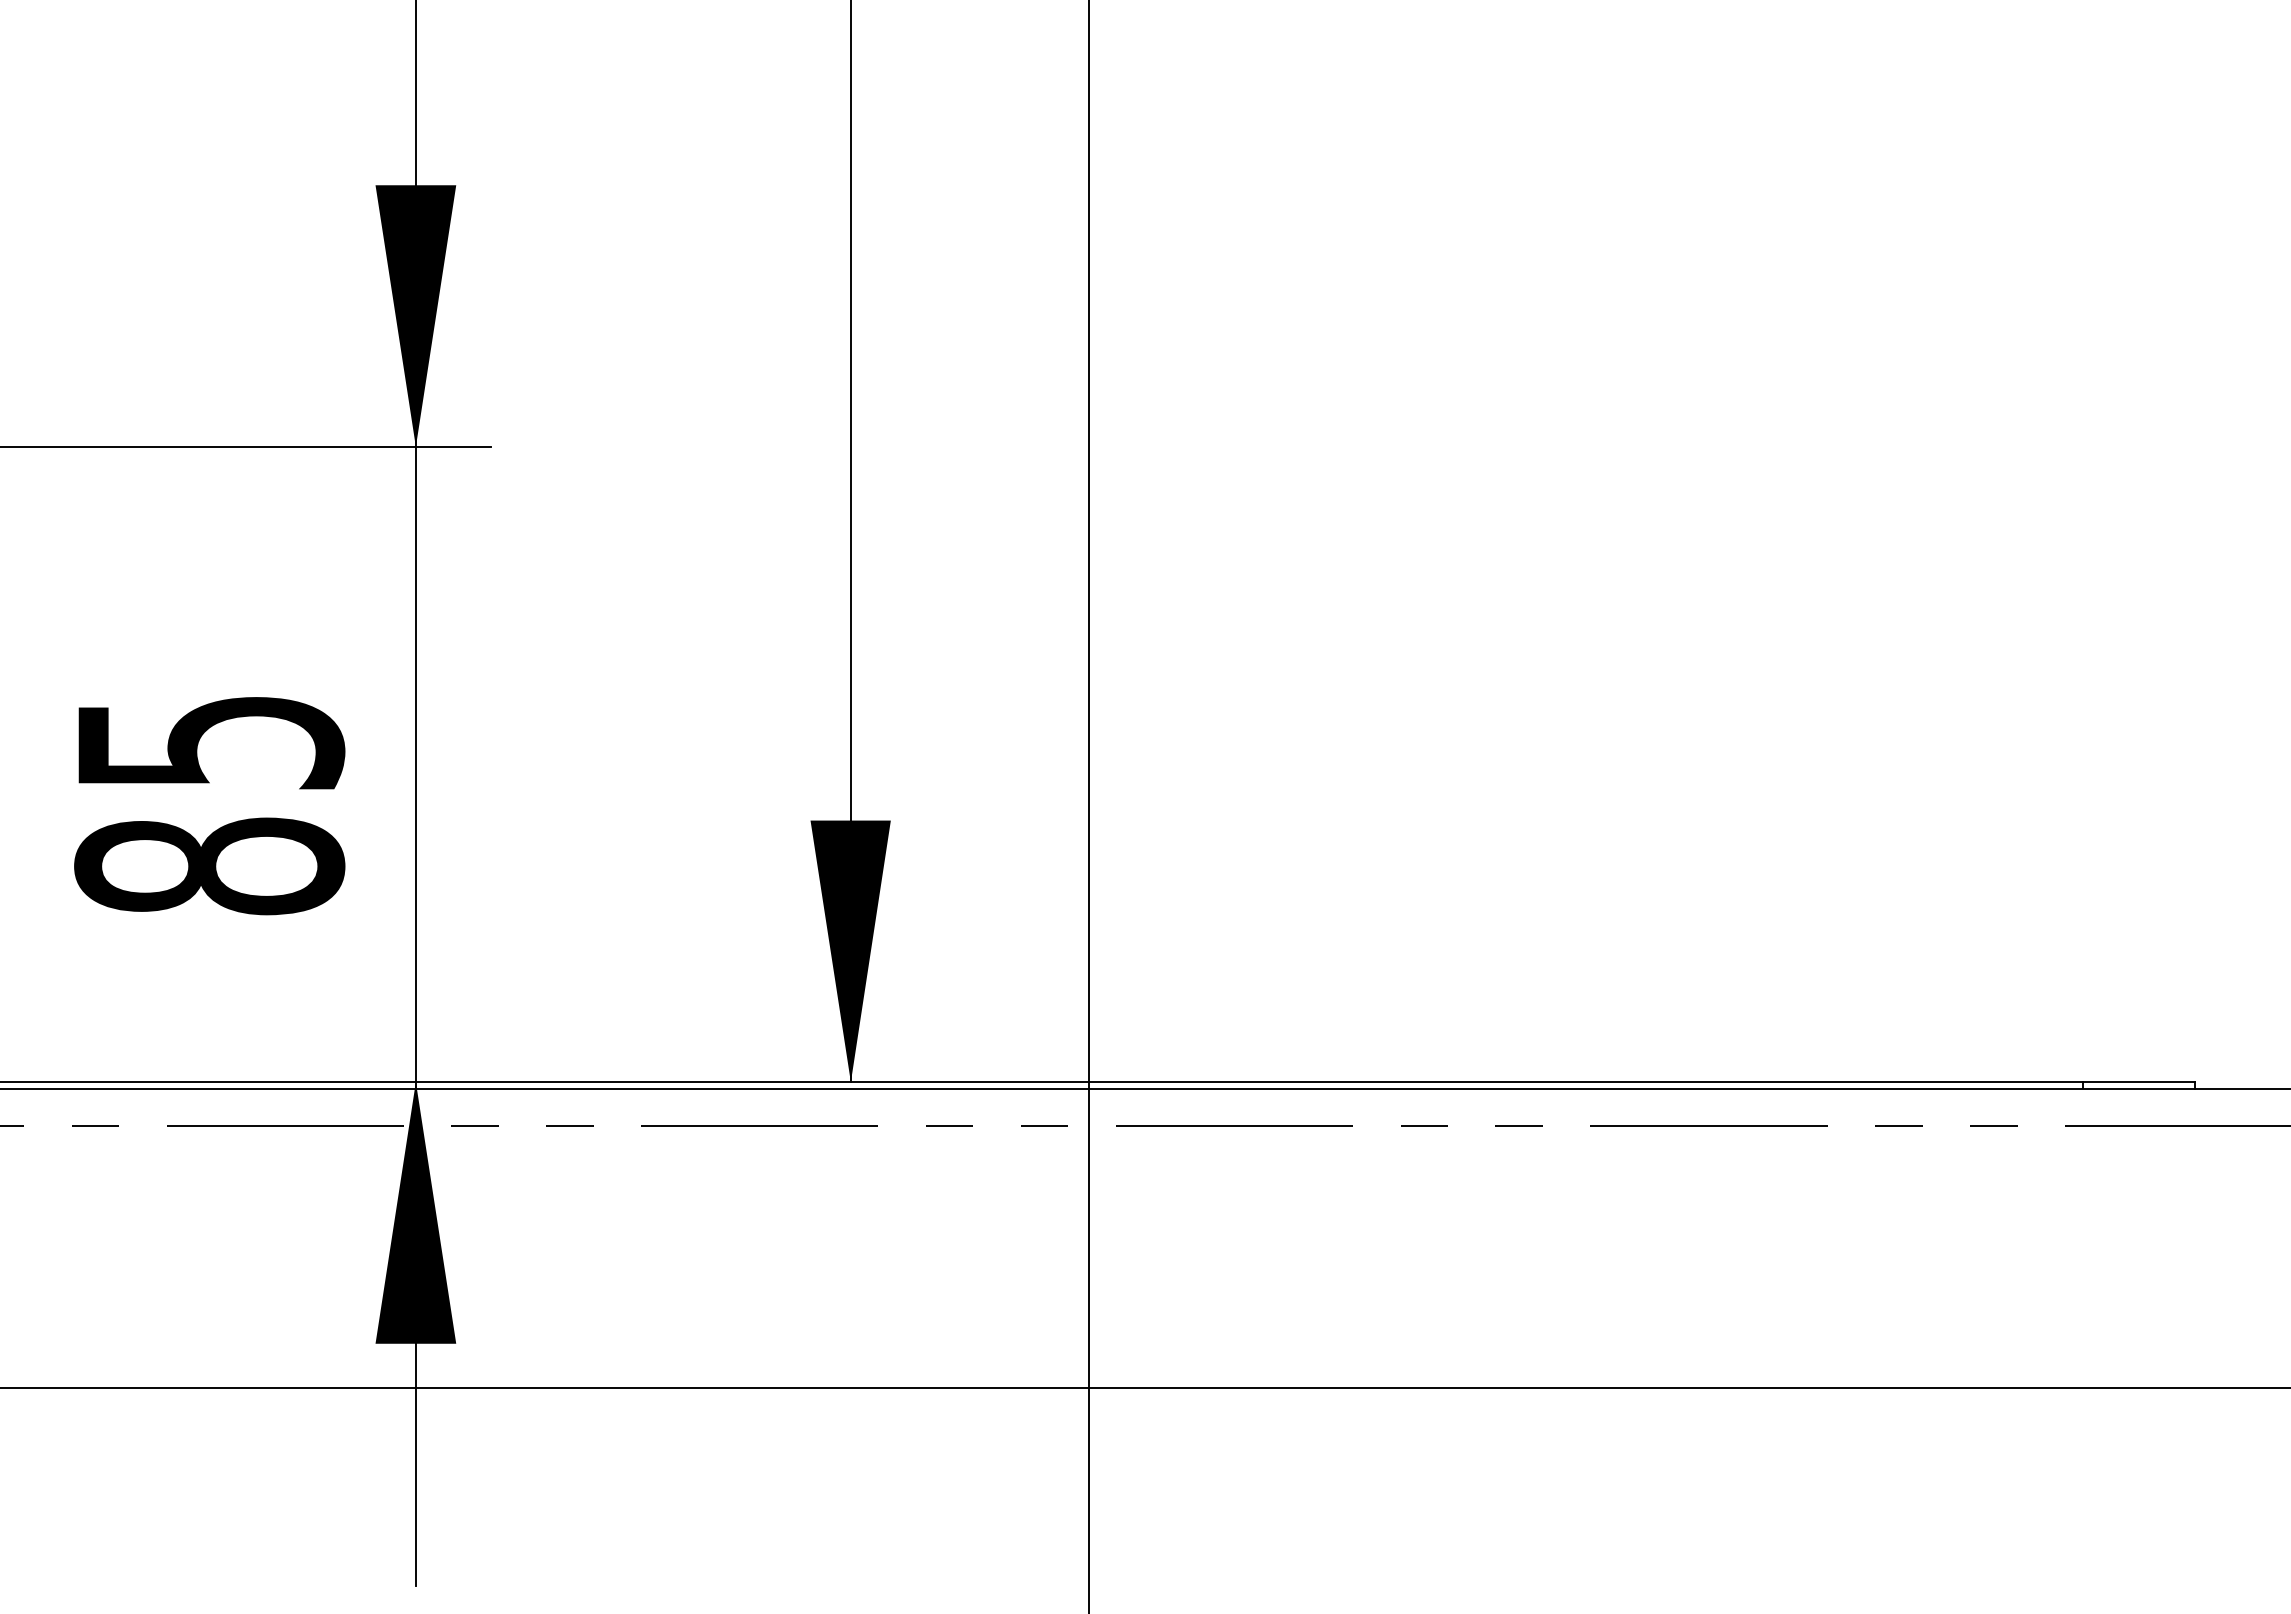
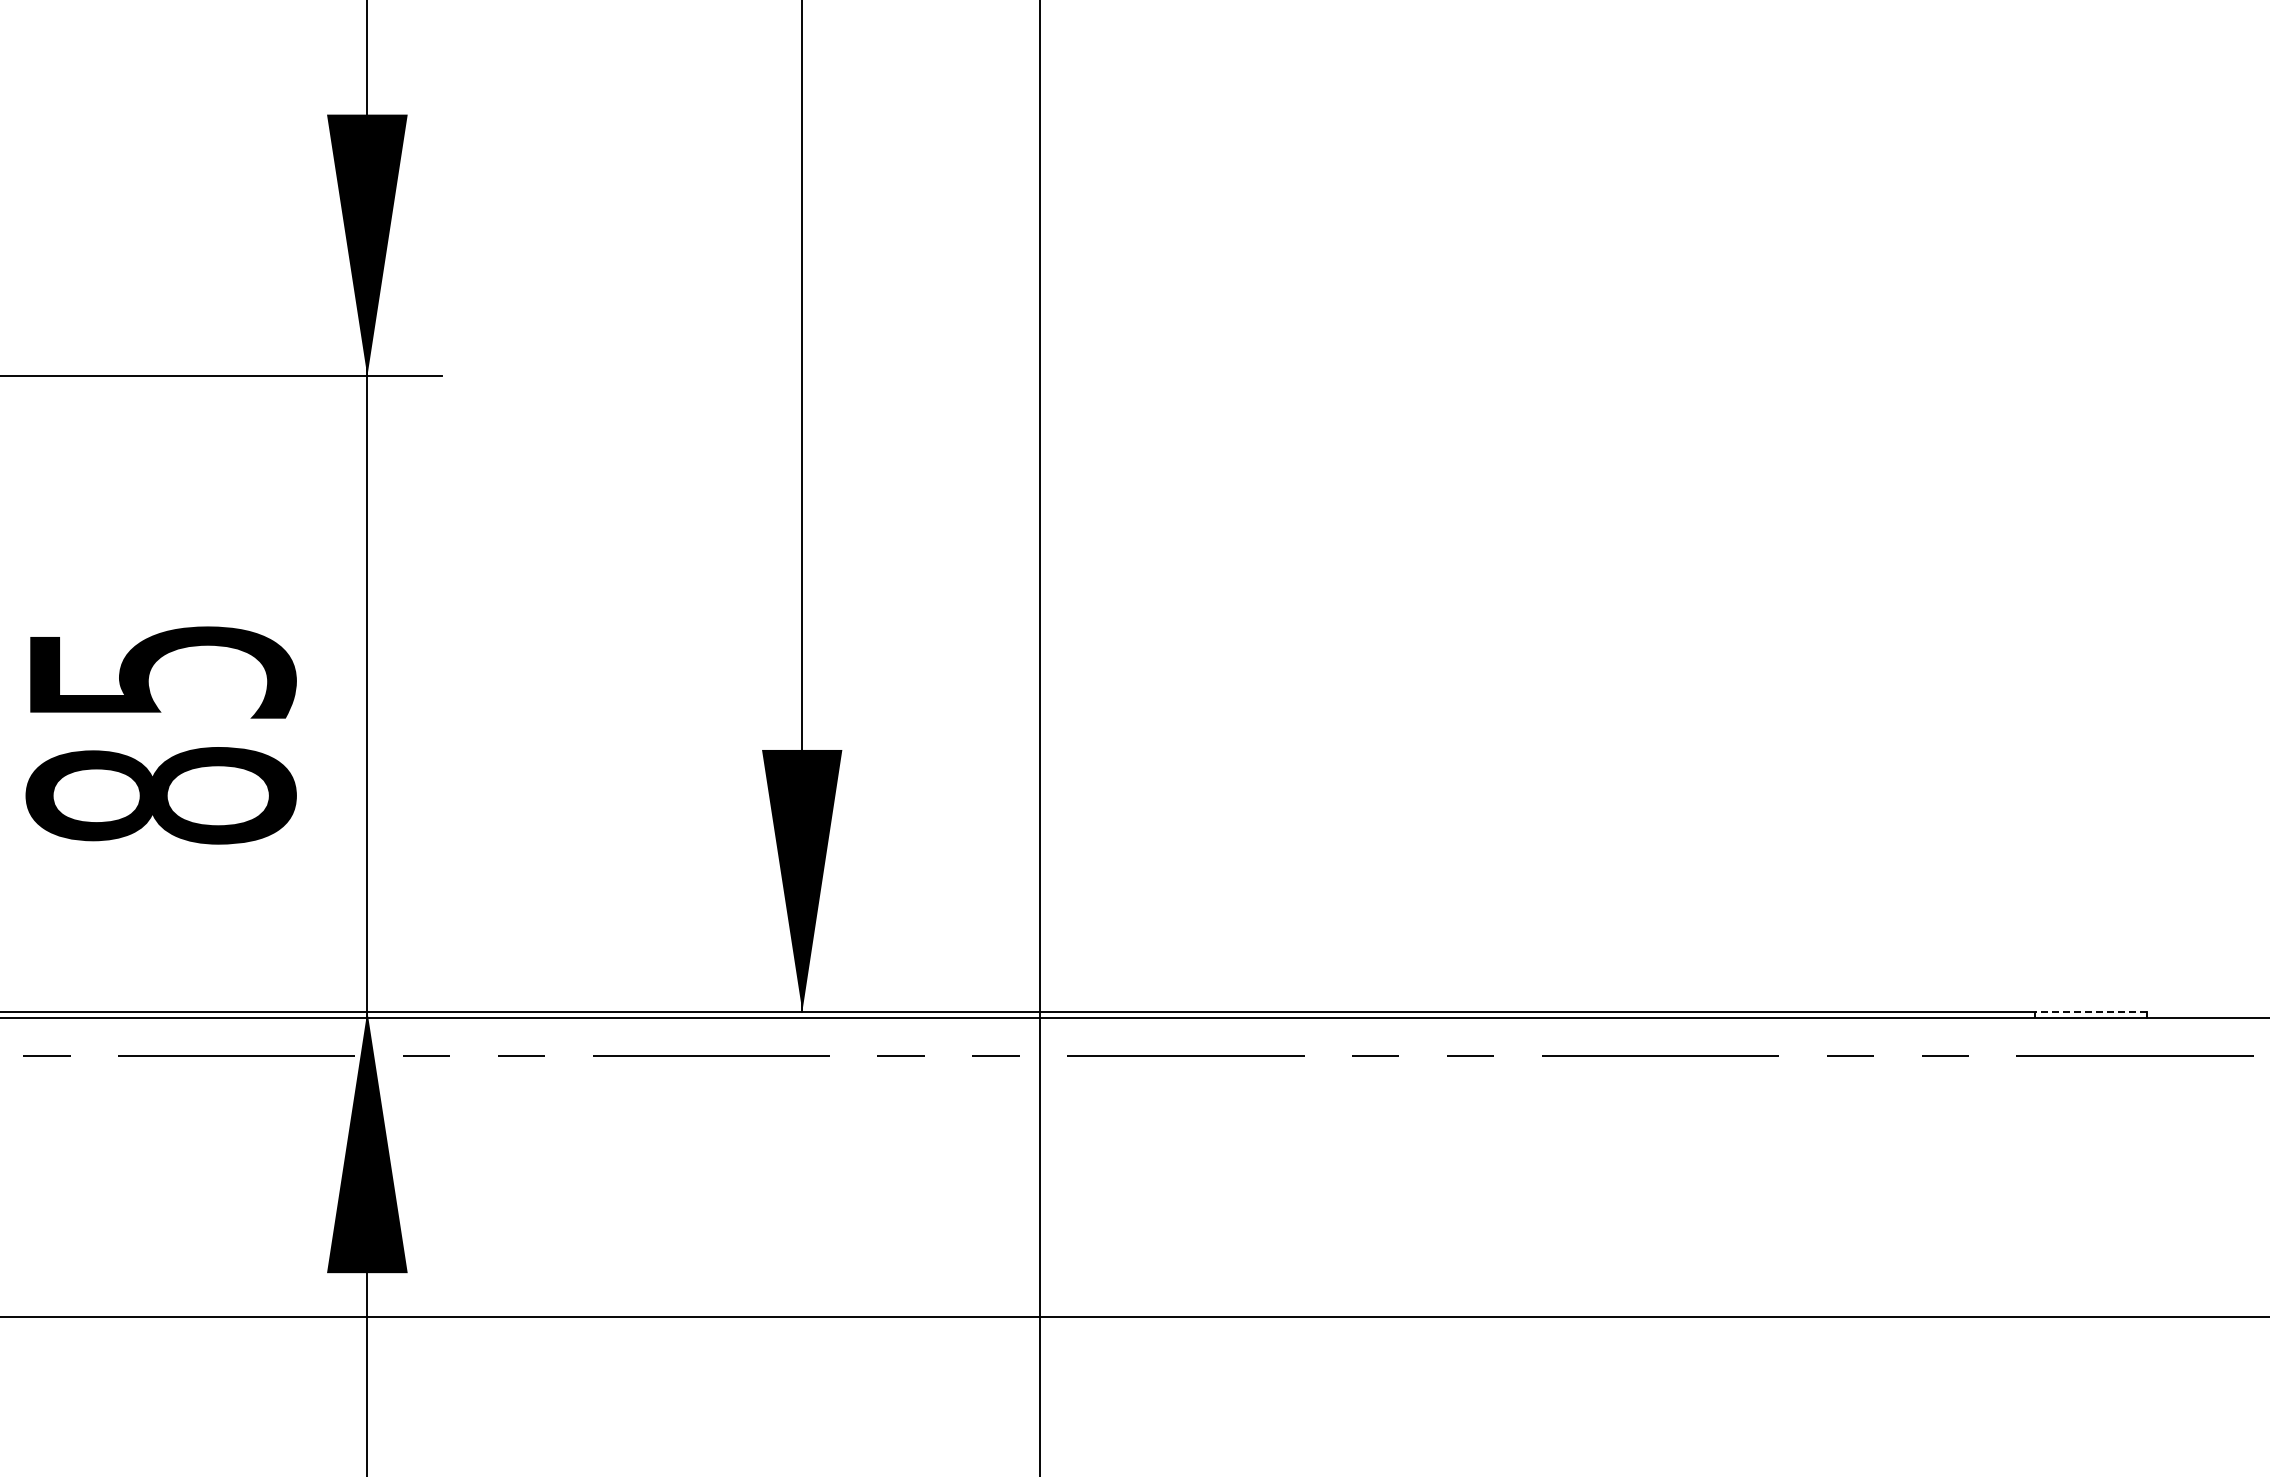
line: (2138, 1082) -> (2089, 1011), solid -> dashed

